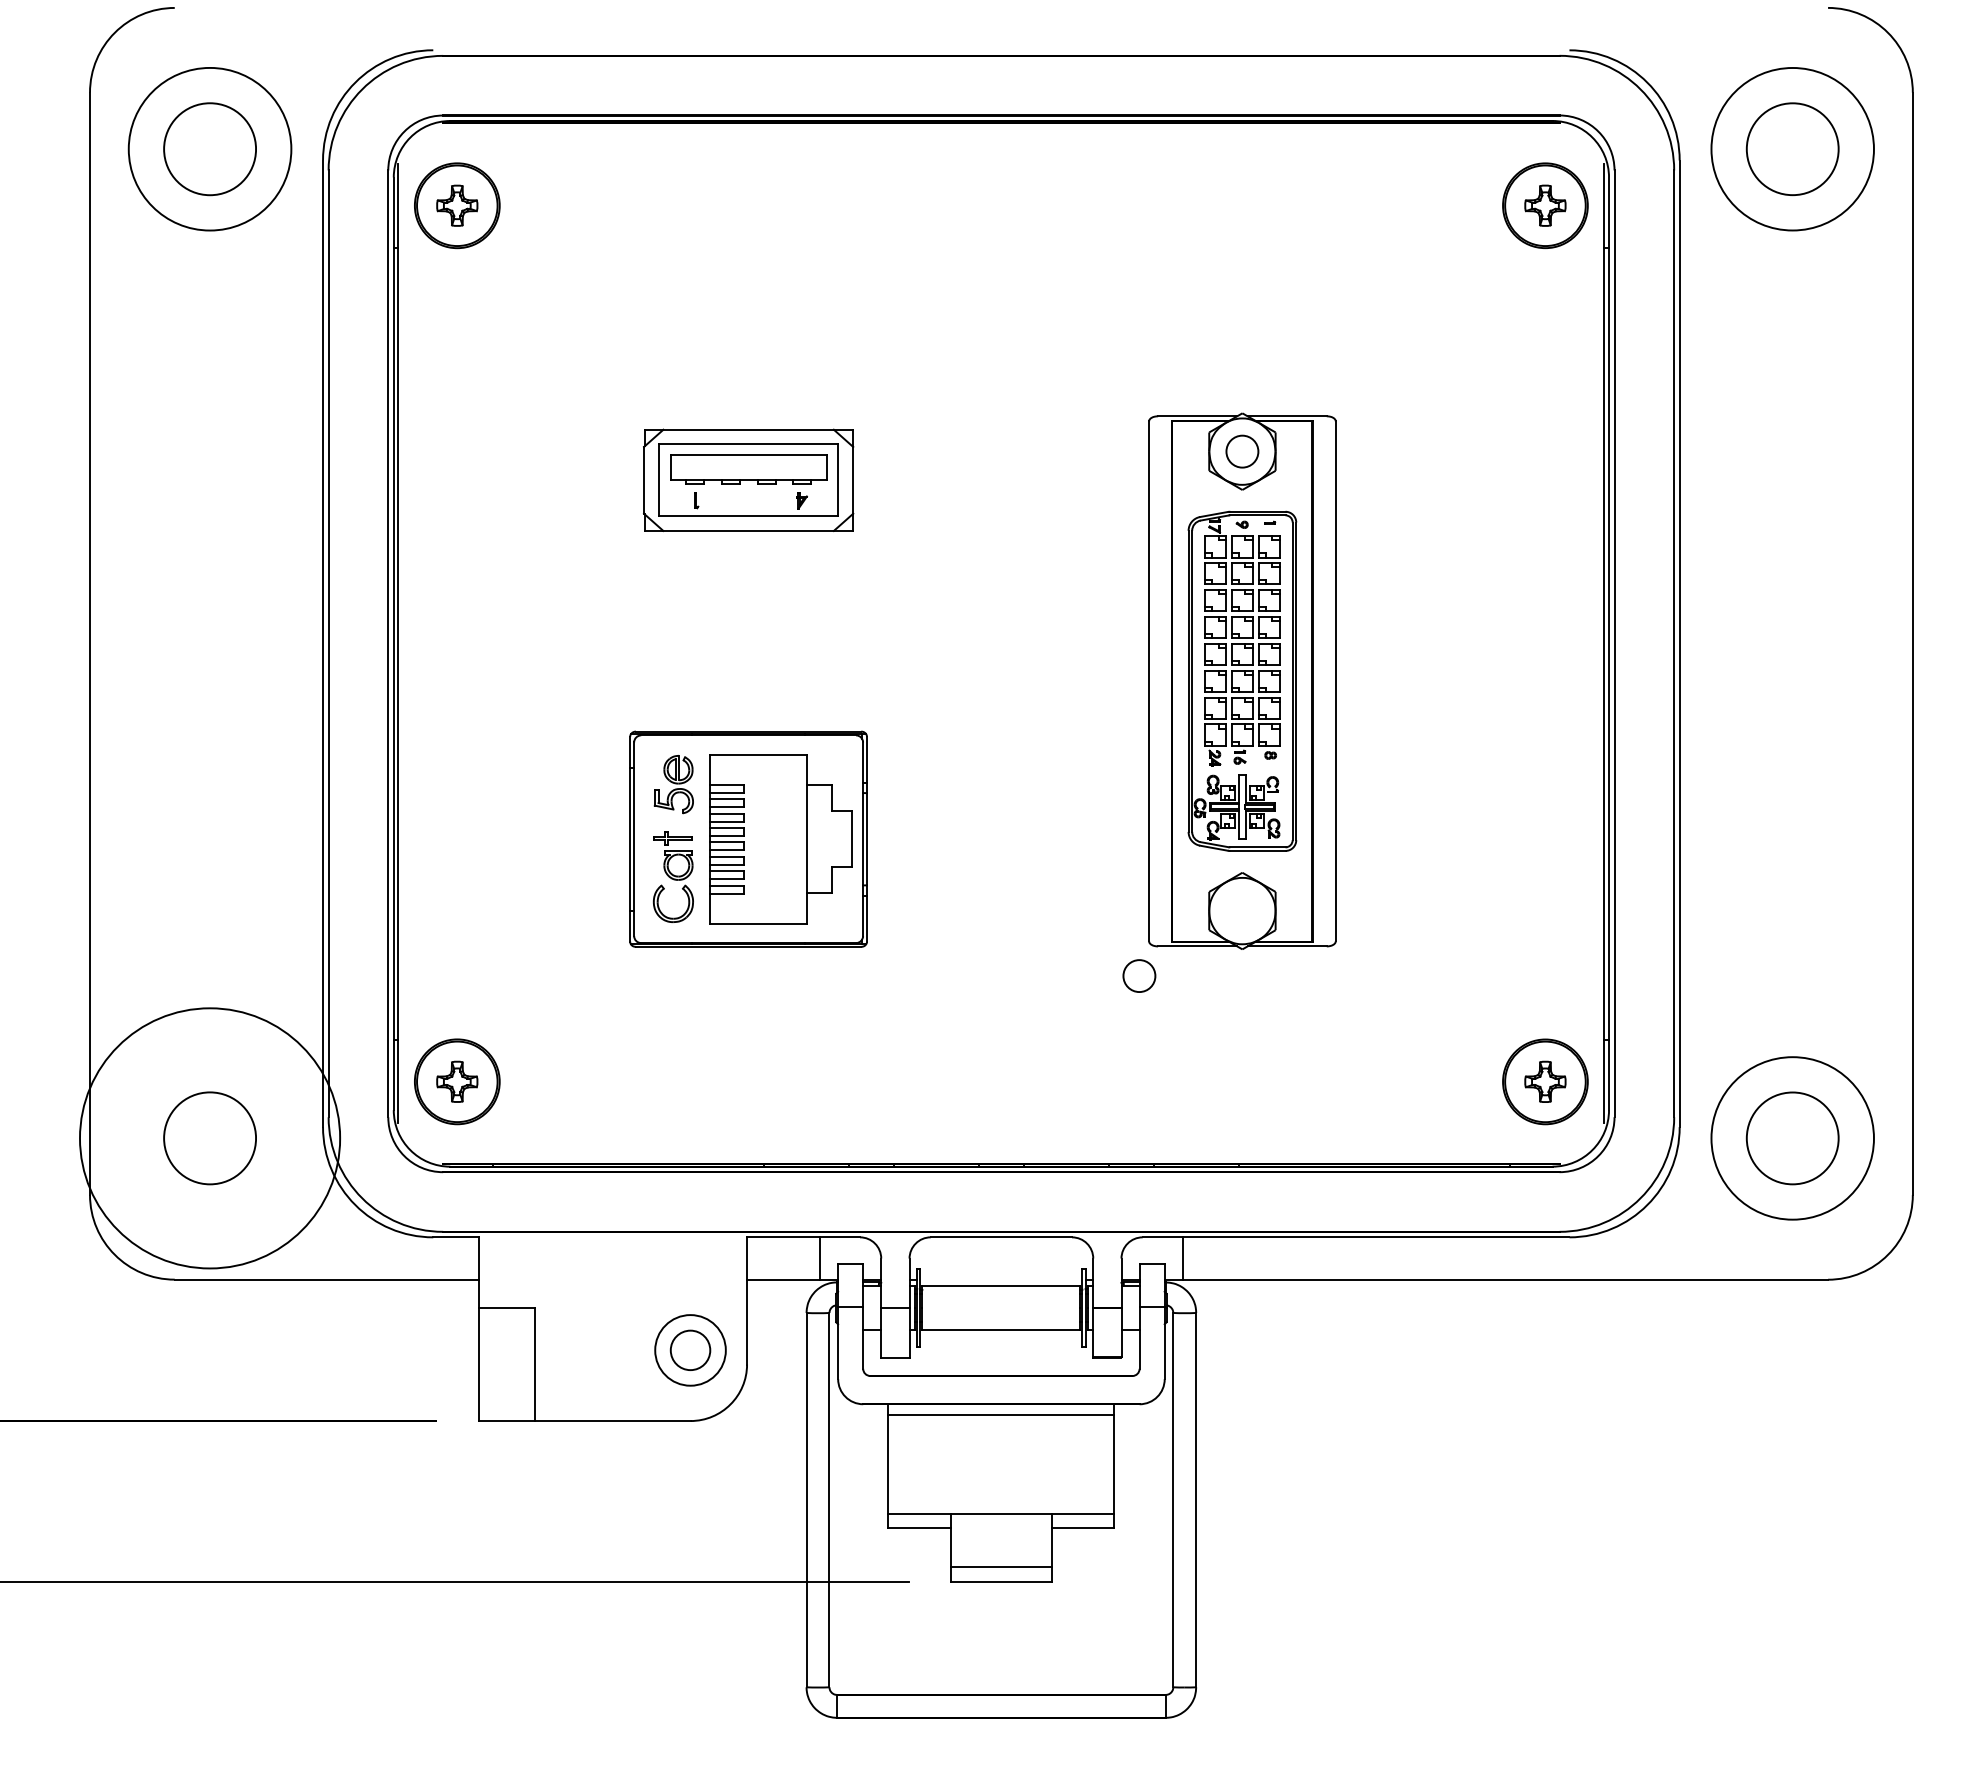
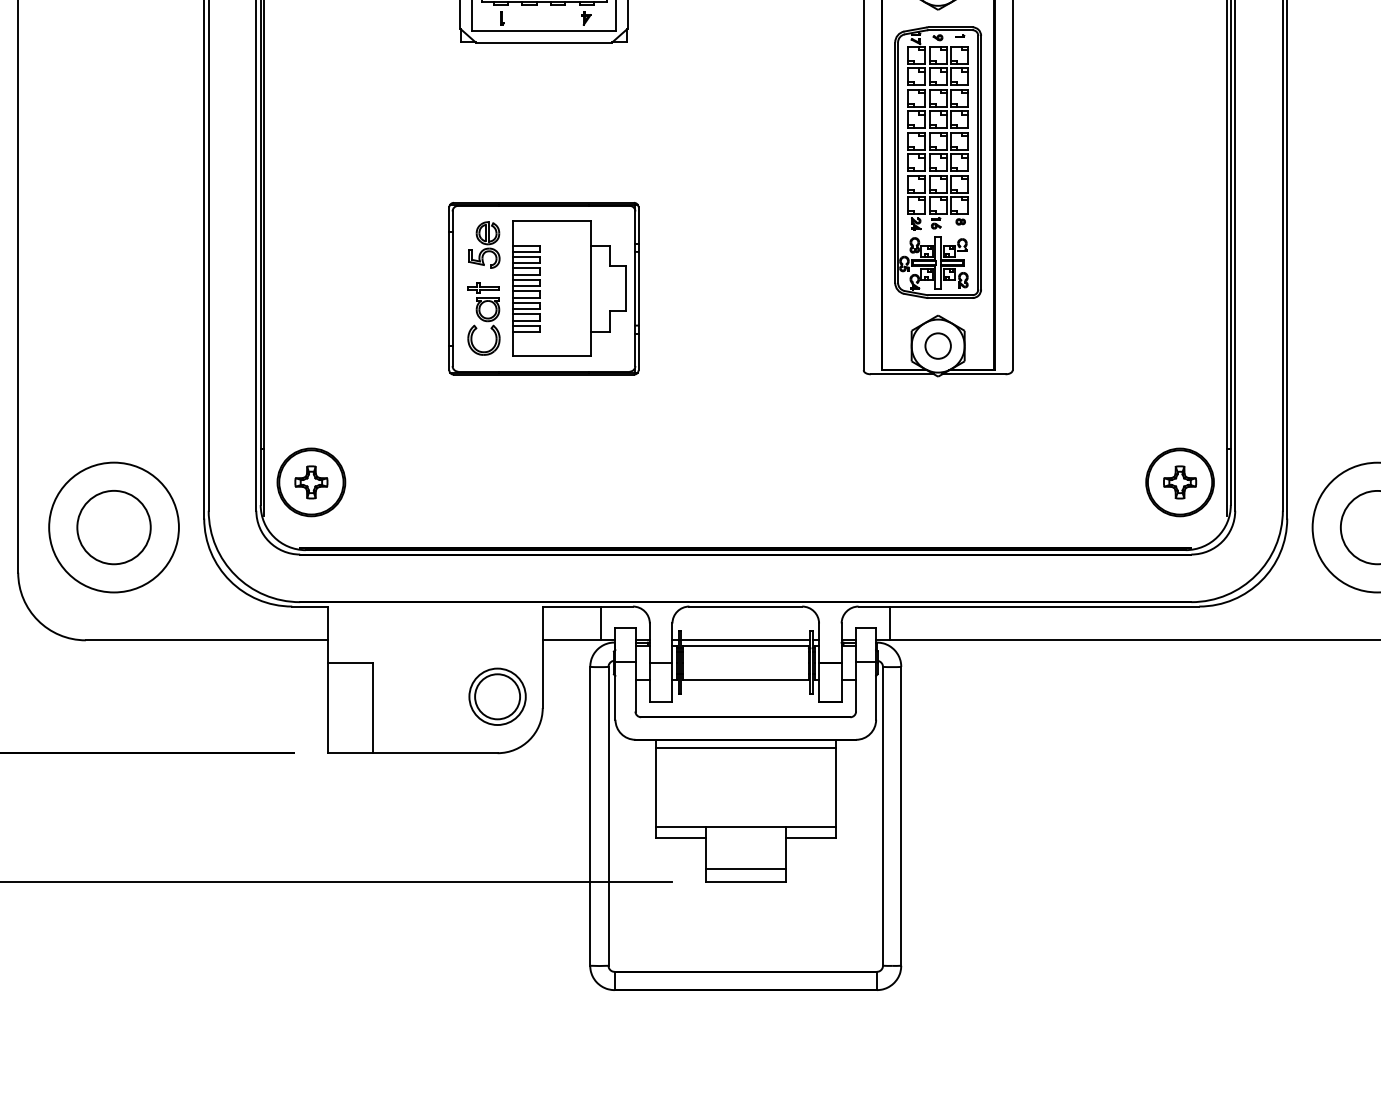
circle: (1139, 975) -> (938, 345), moved
circle: (209, 1138) -> (113, 527), size x0.62
line: (1001, 1279) -> (745, 640), added
circle: (690, 1350) -> (497, 696), size x1.43

